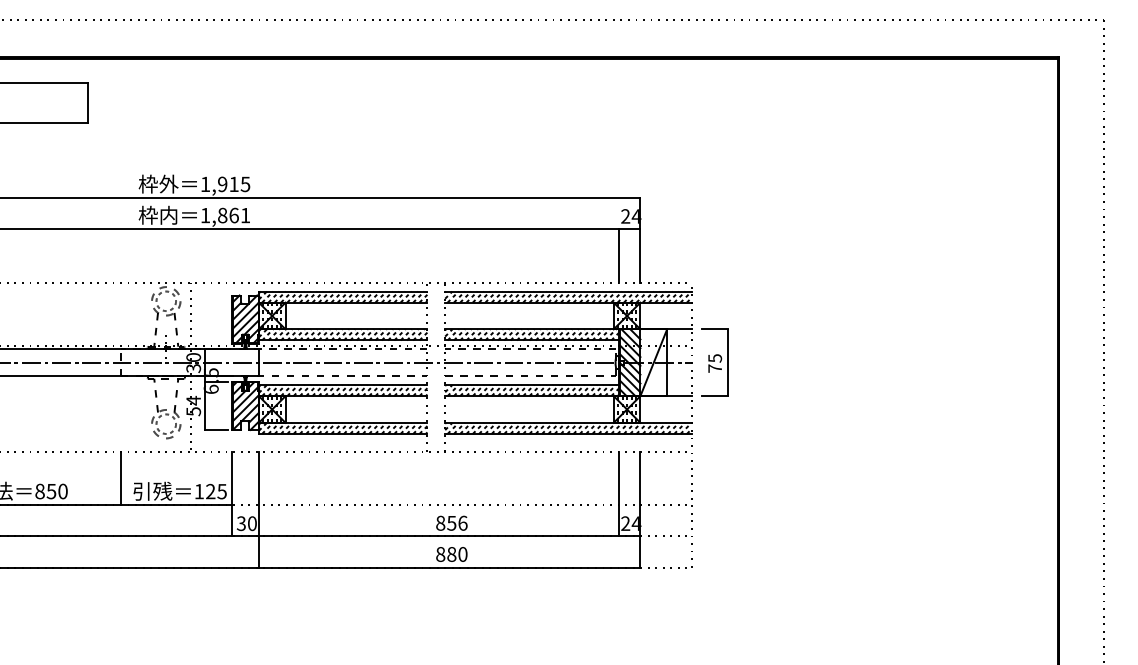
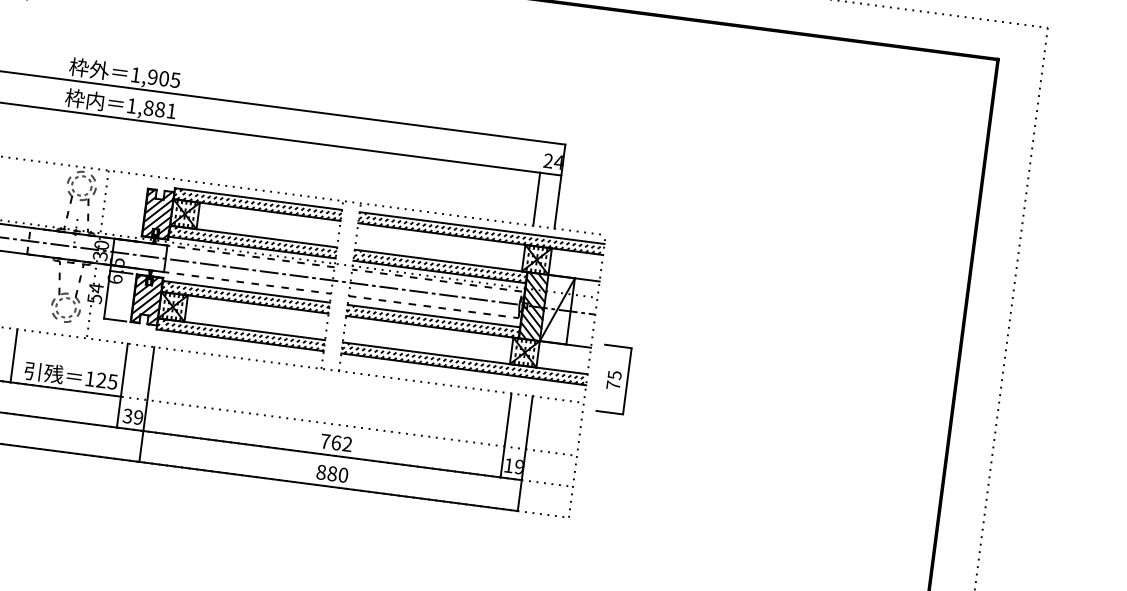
text: (233, 184) -> (163, 78), 1,915 -> 1,905
text: (233, 215) -> (159, 109), 1,861 -> 1,881
part: (714, 362) -> (613, 379), moved
text: (451, 522) -> (336, 442), 856 -> 762
text: (251, 523) -> (137, 417), 30 -> 39
text: (631, 523) -> (514, 466), 24 -> 19

